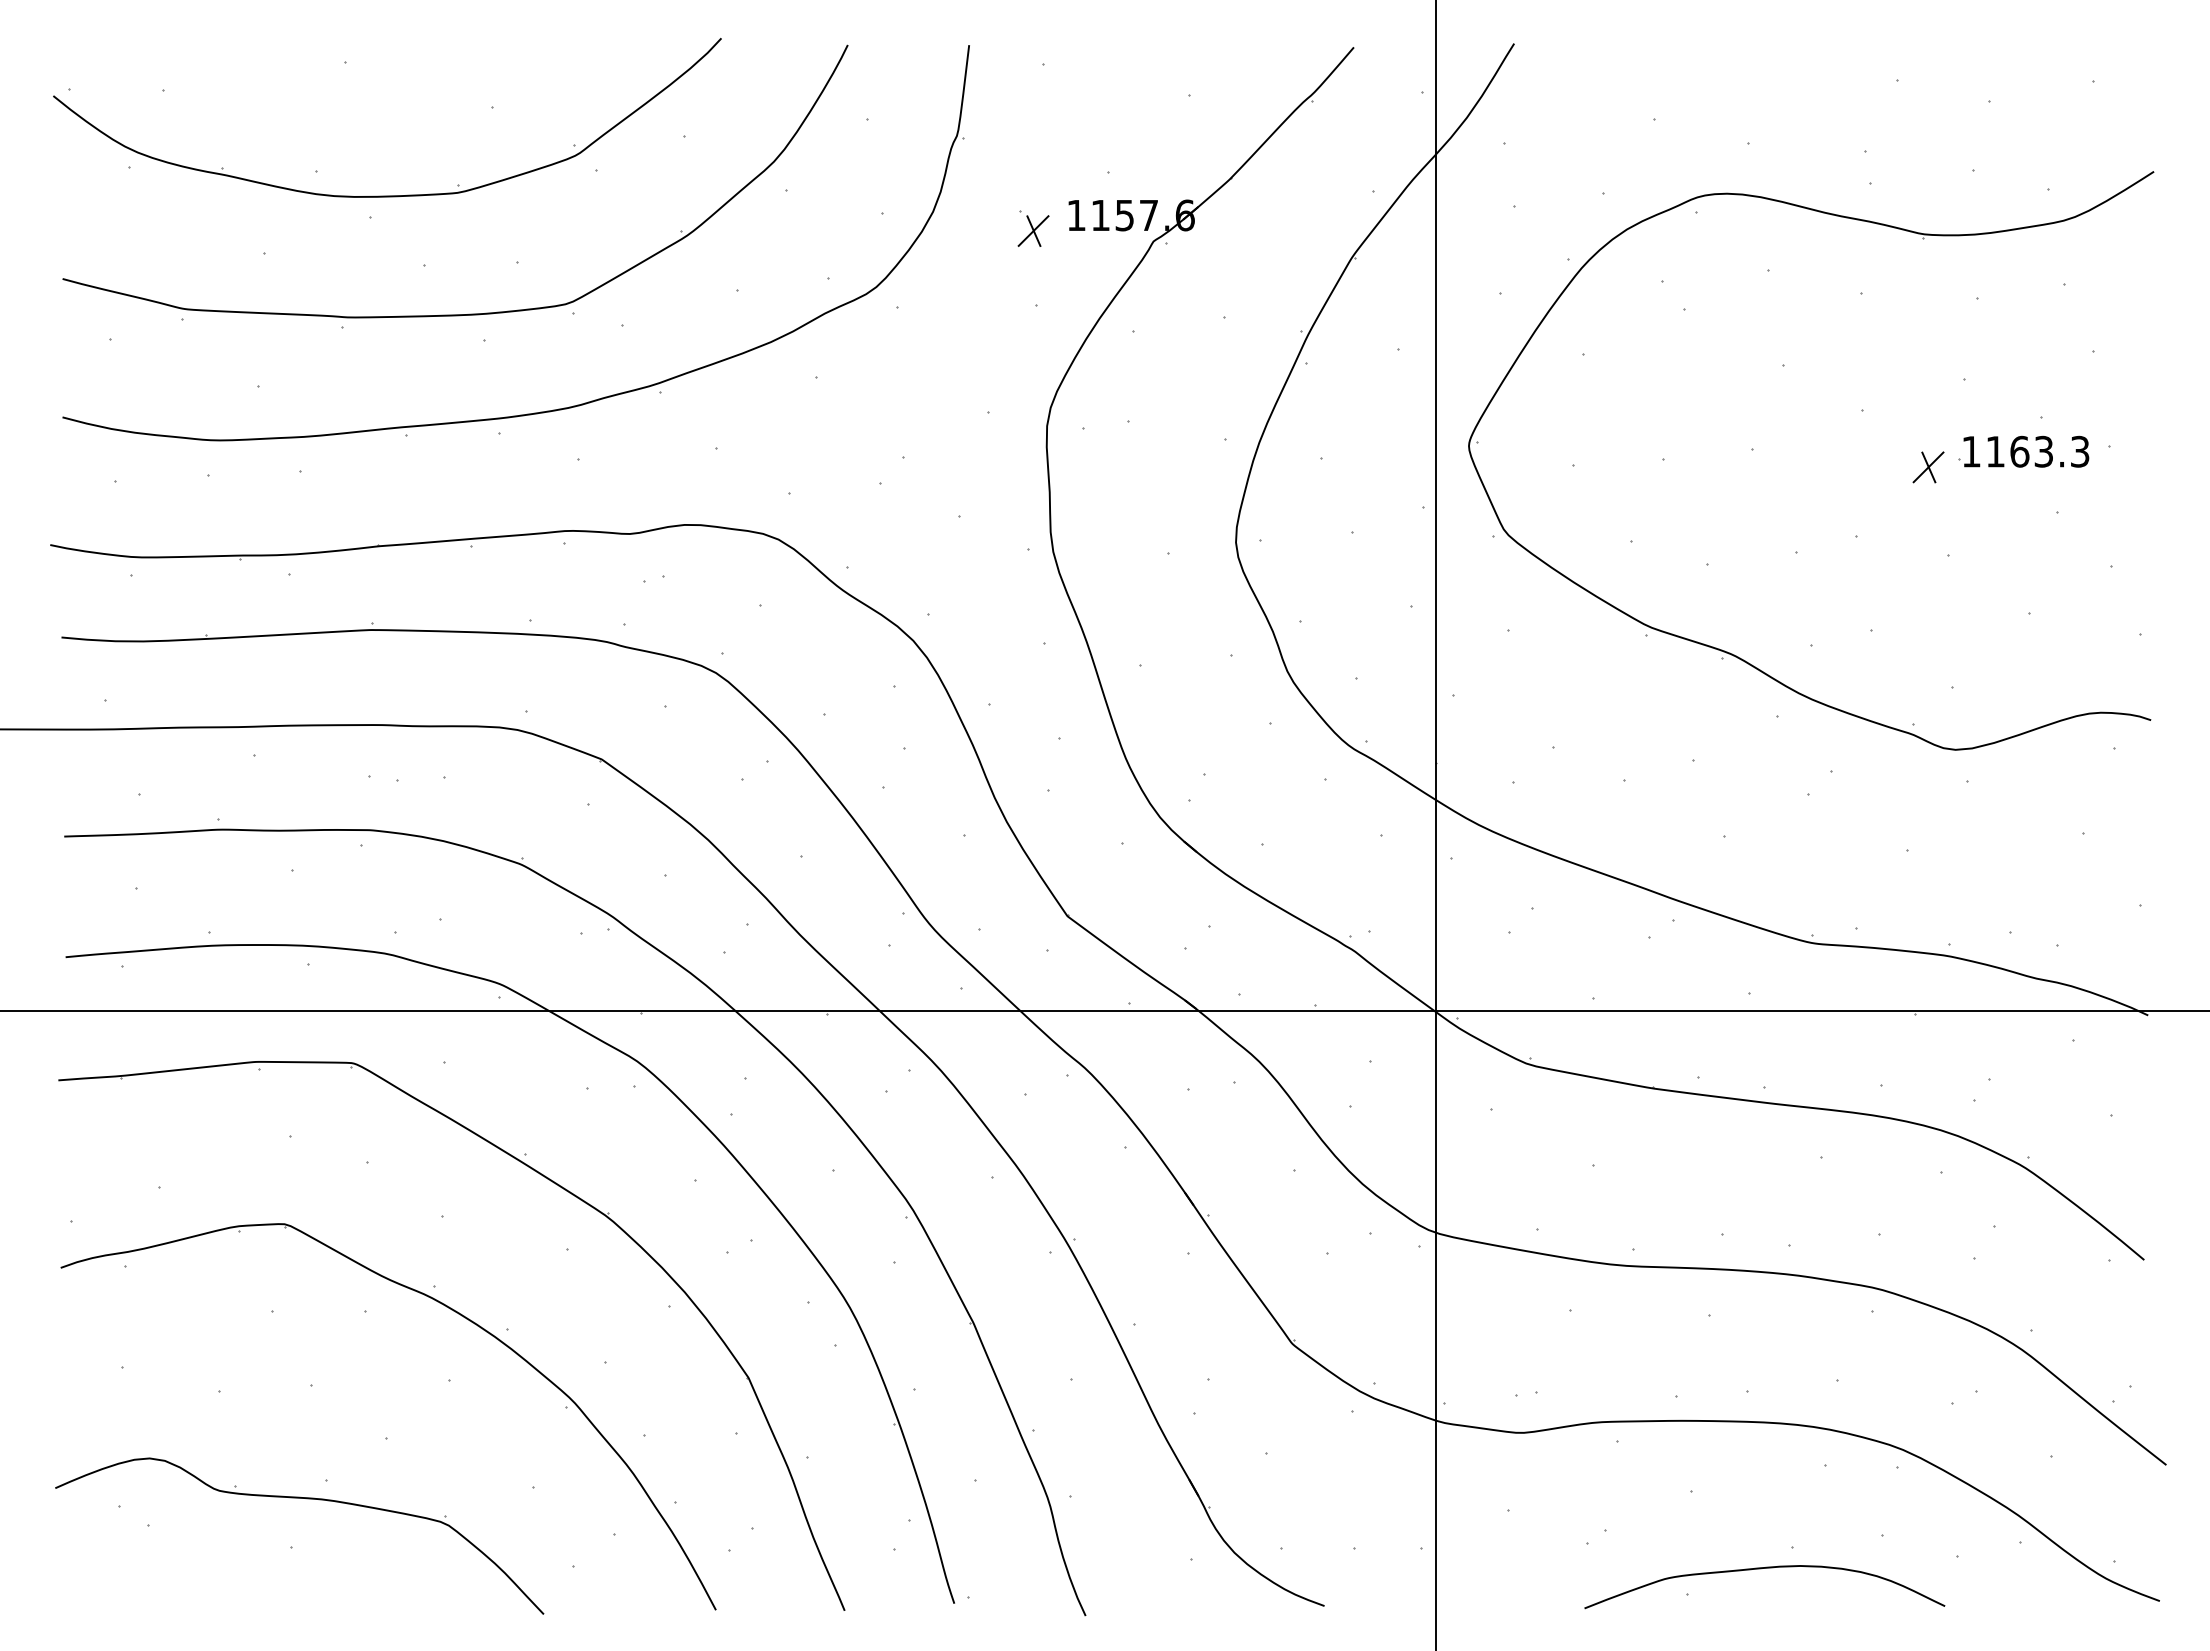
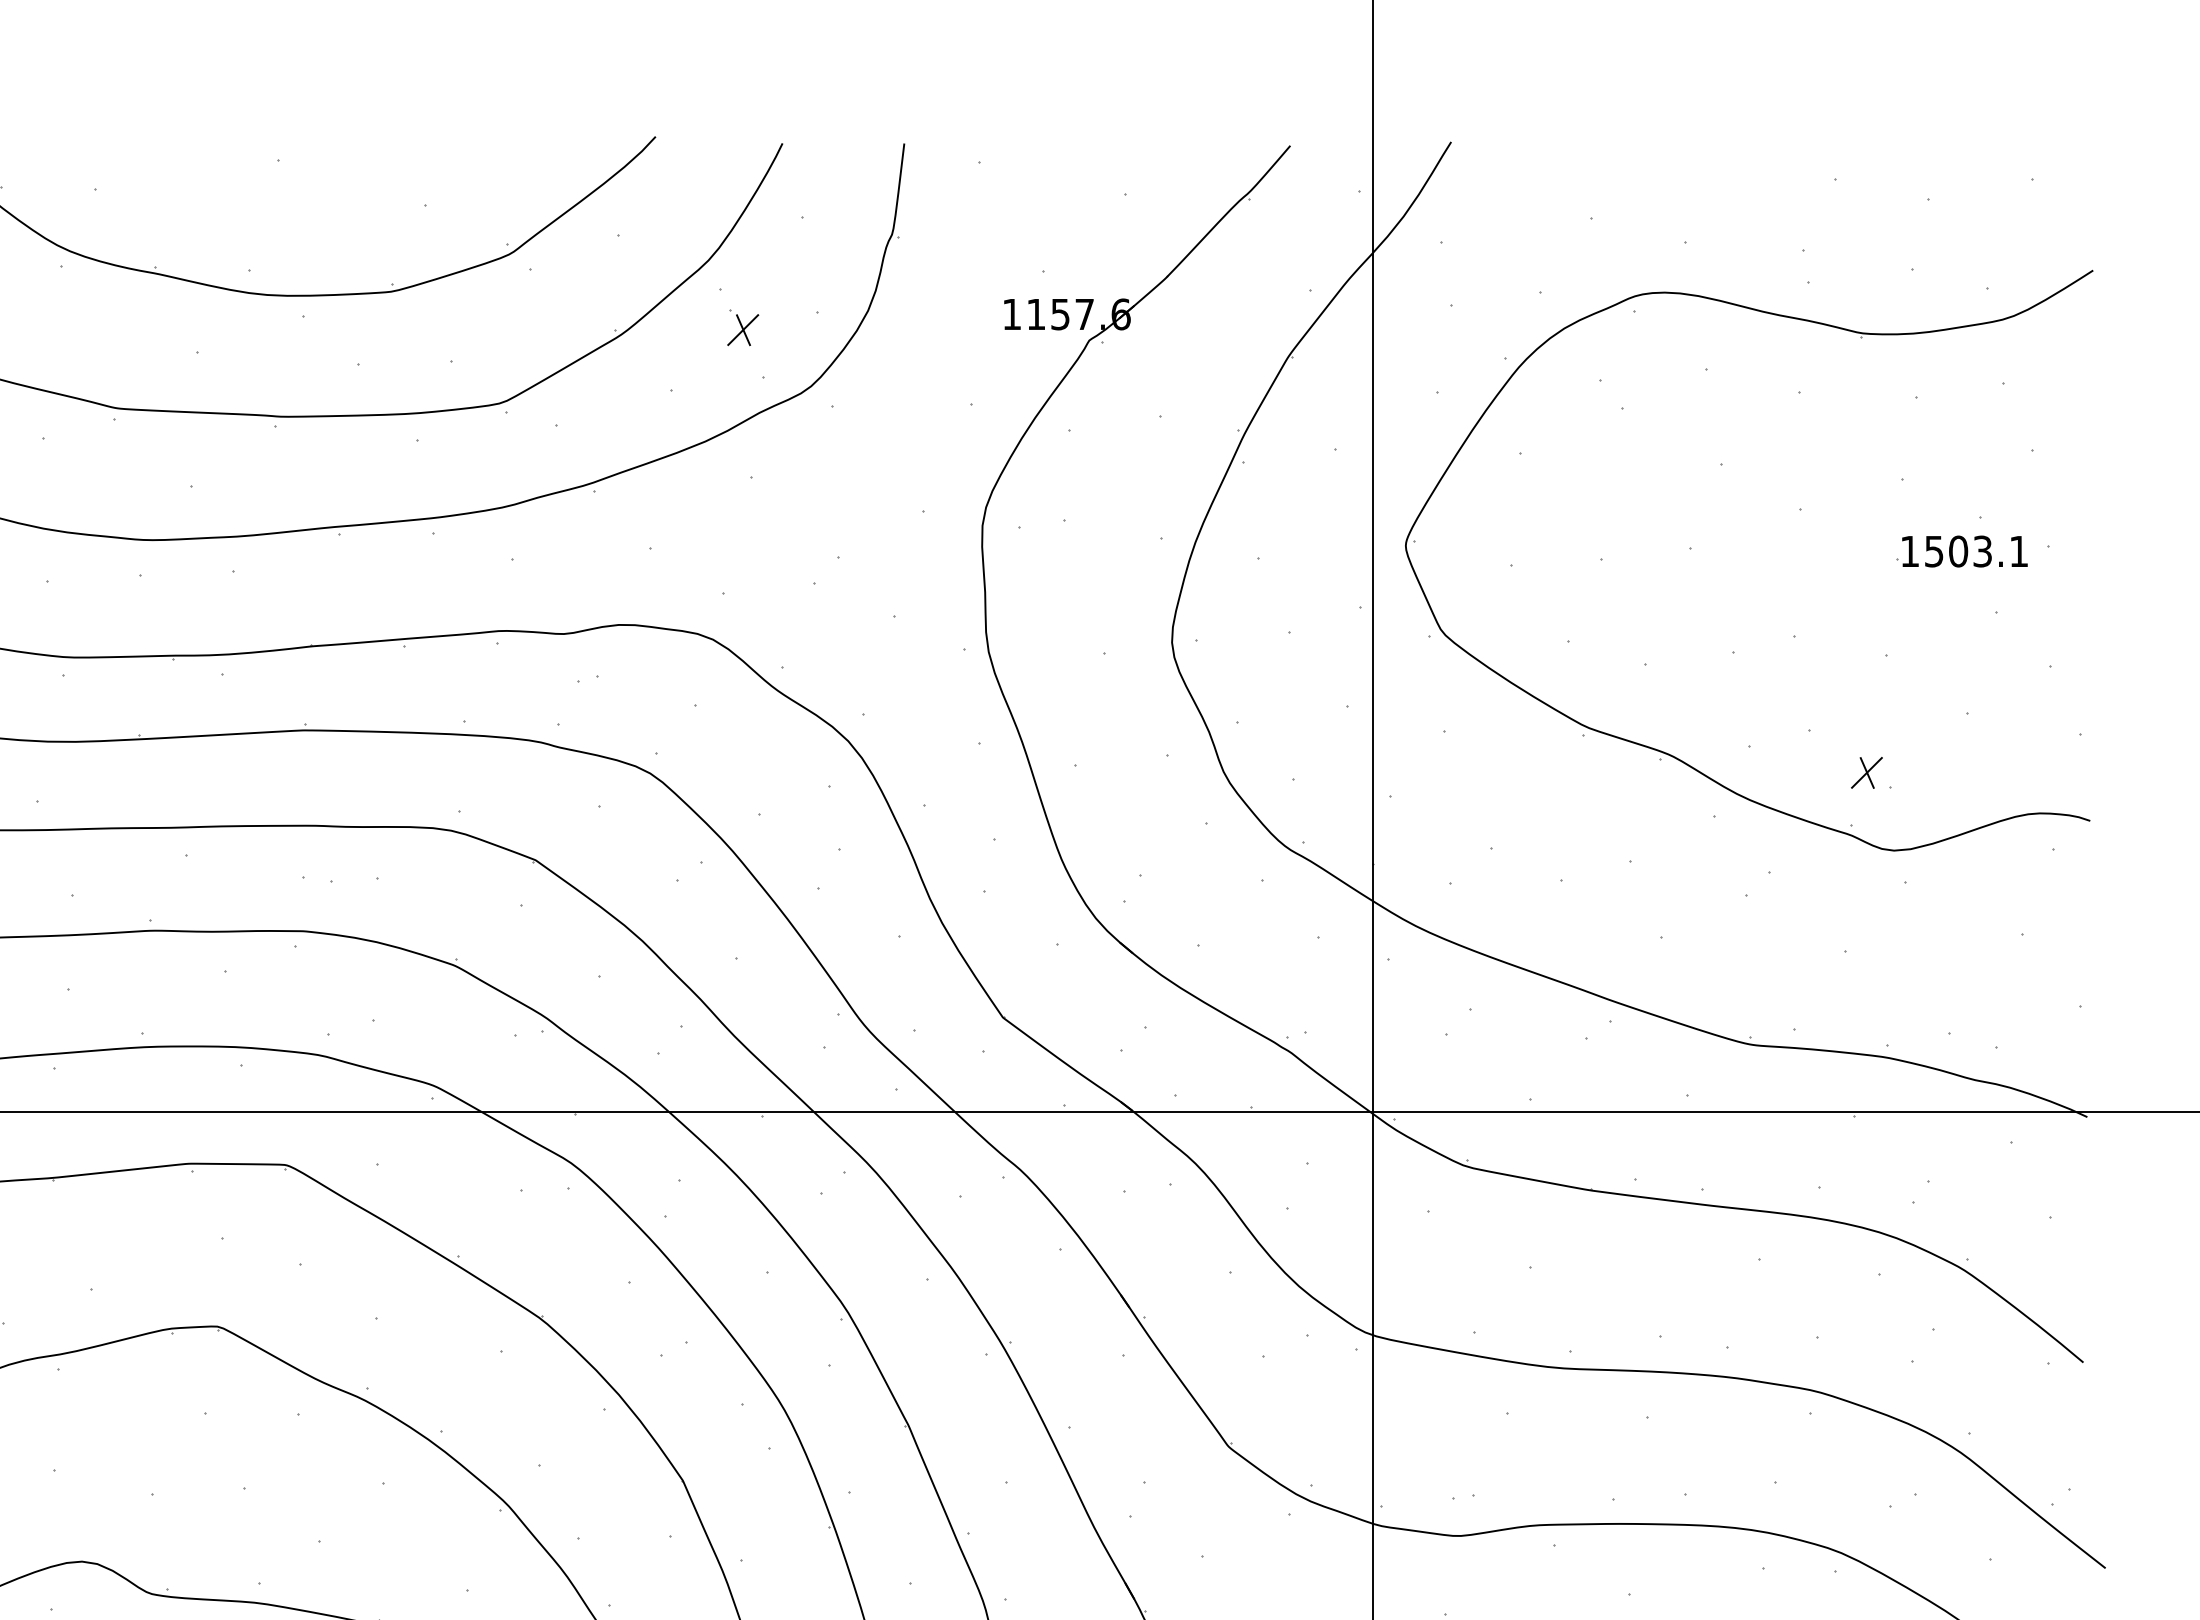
part: (1033, 228) -> (743, 327), moved
text: (2037, 451) -> (1976, 551), 1163.3 -> 1503.1
part: (1928, 467) -> (1866, 773), moved

